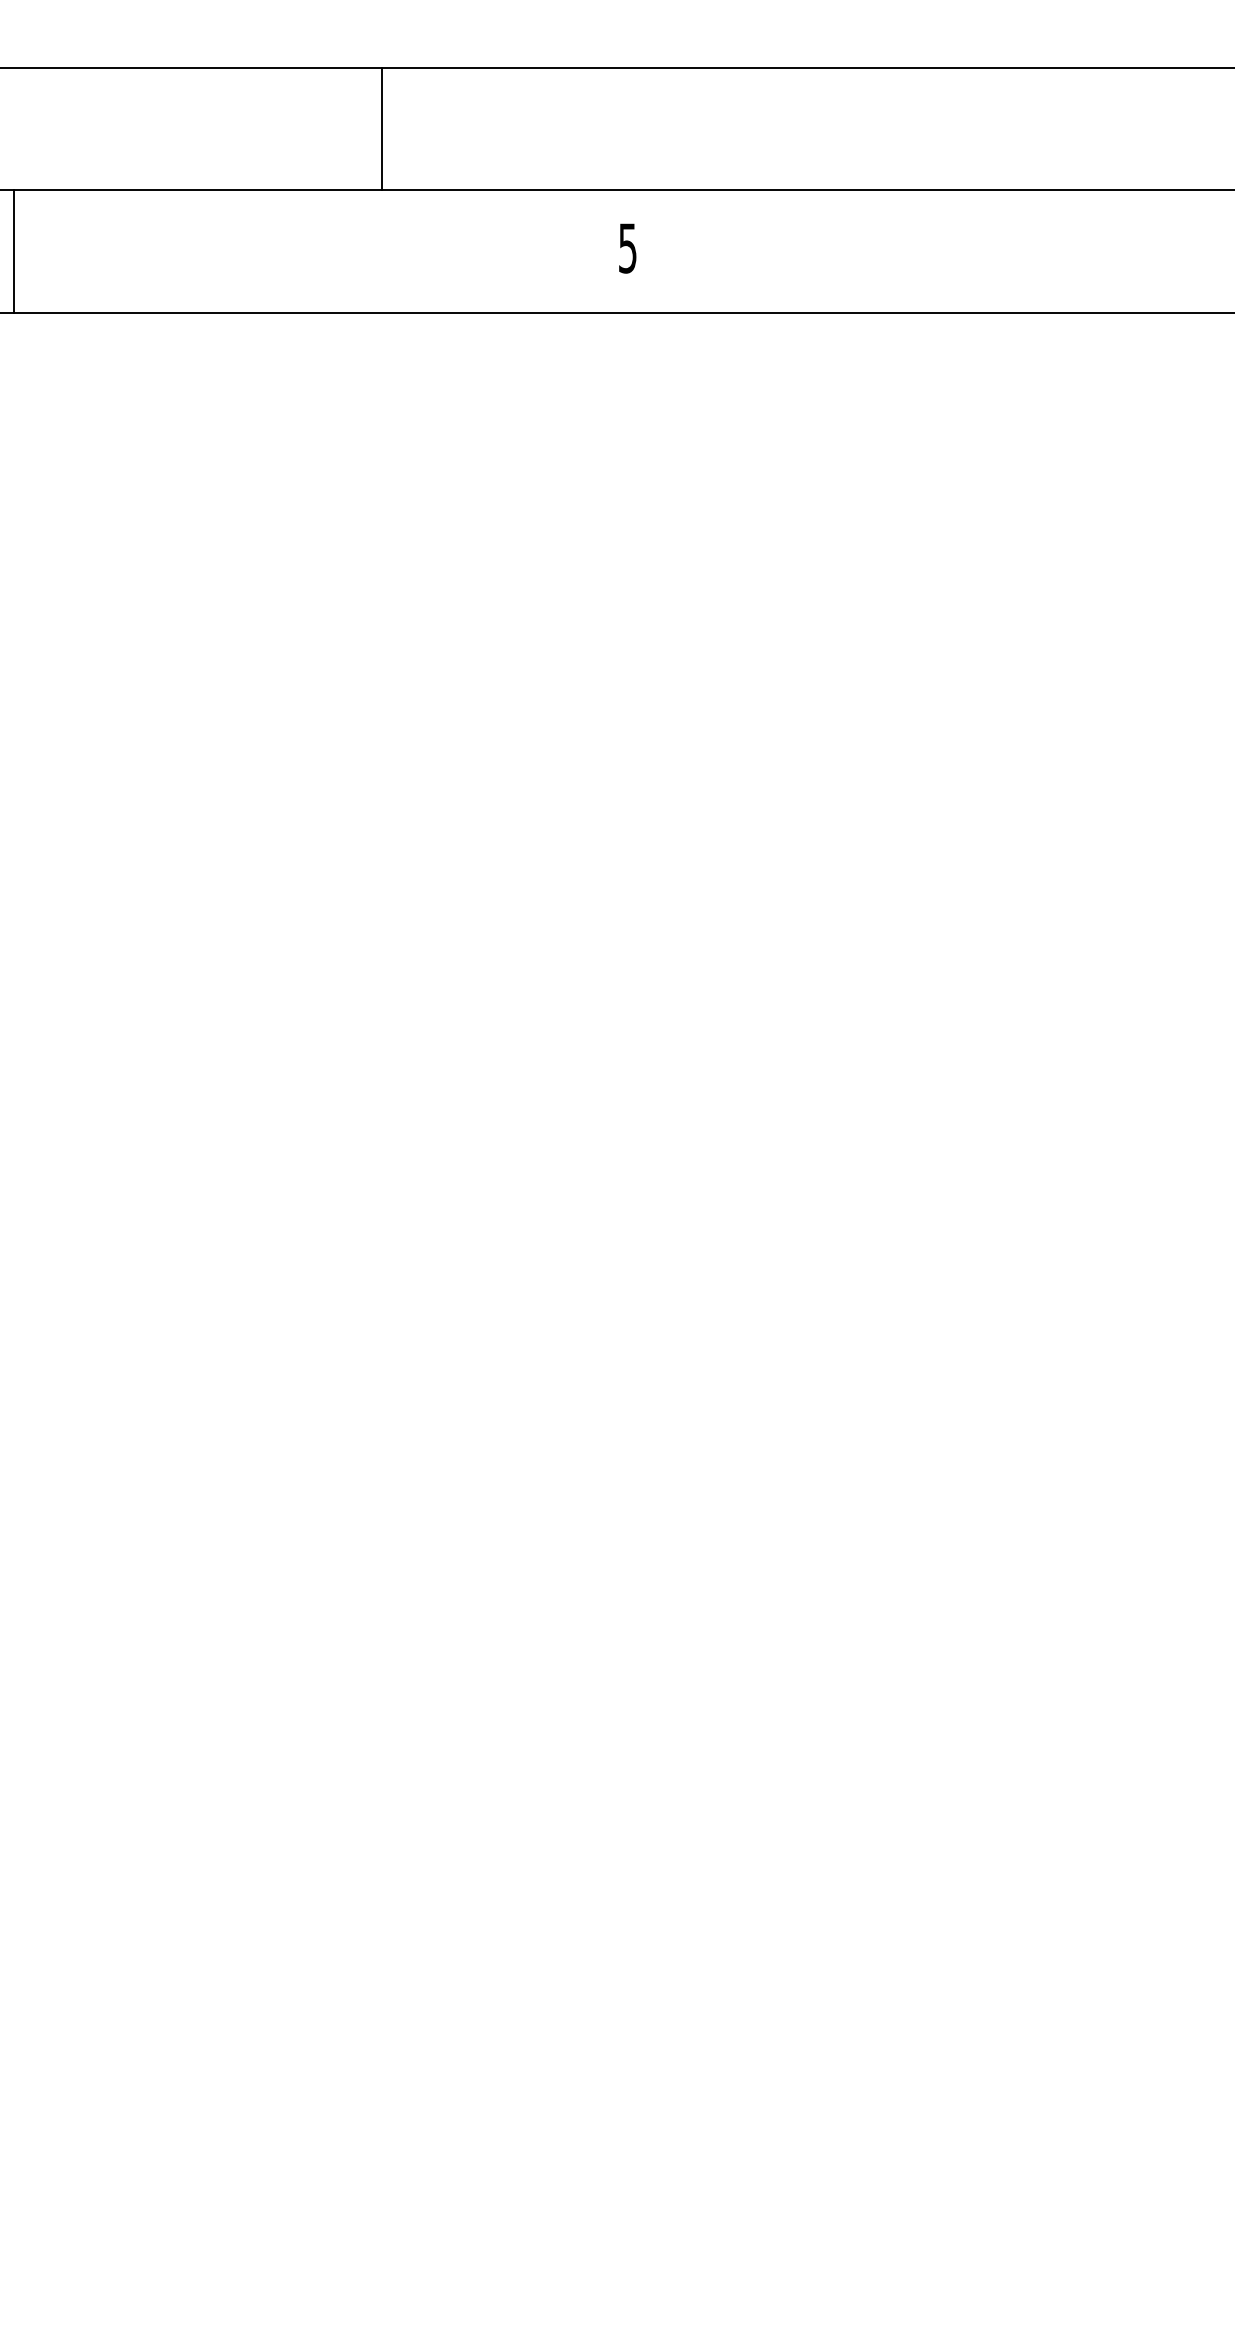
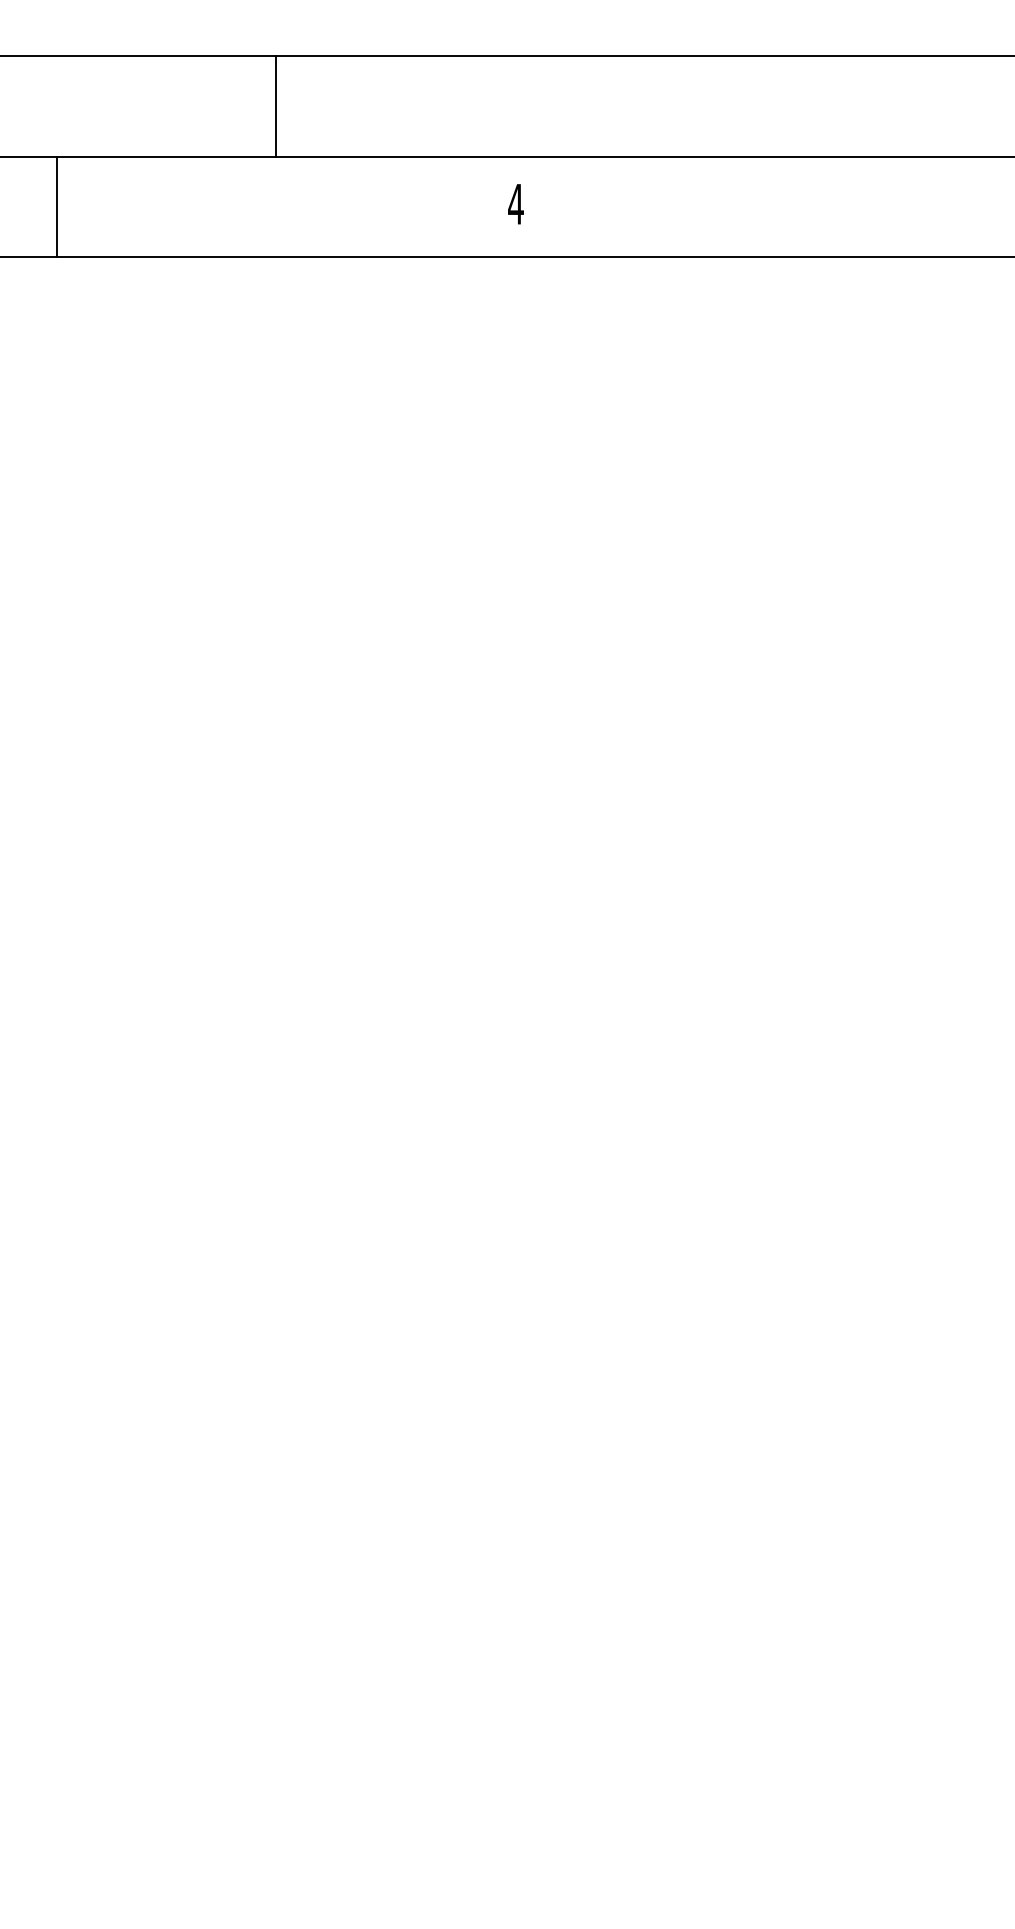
line: (381, 128) -> (275, 105), moved
text: (627, 248) -> (515, 204), 5 -> 4
line: (14, 251) -> (57, 206), moved

